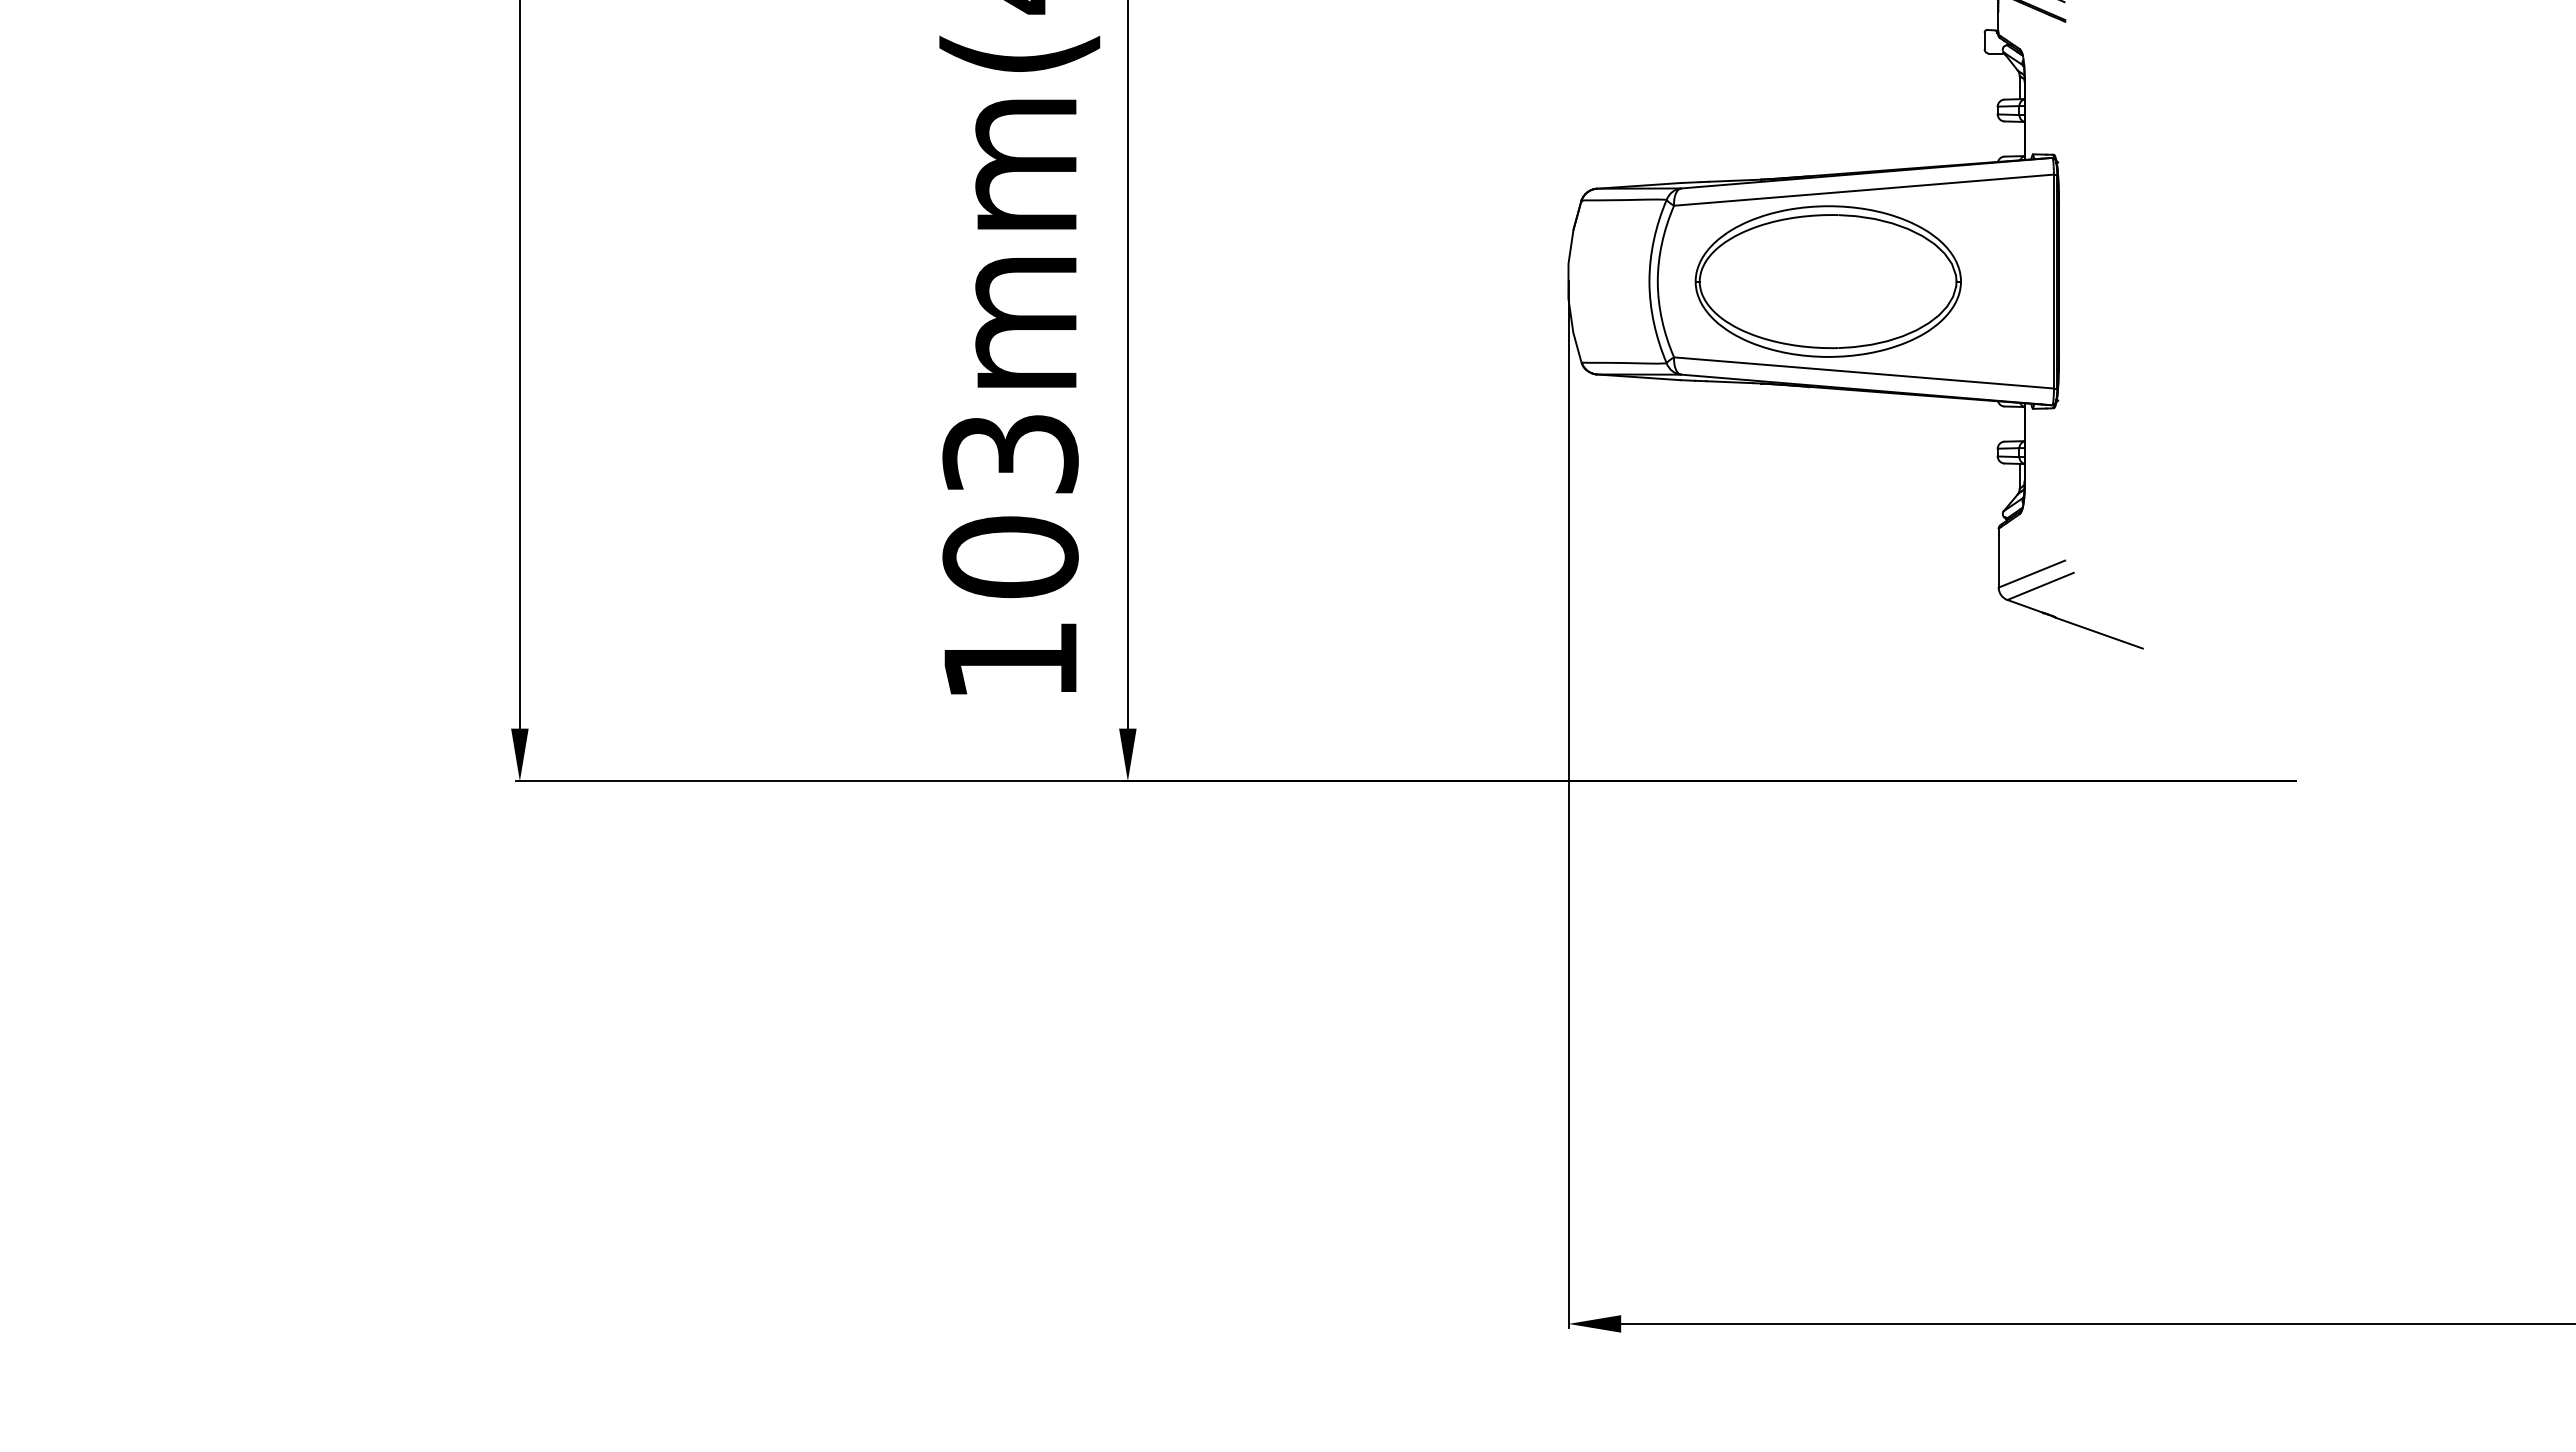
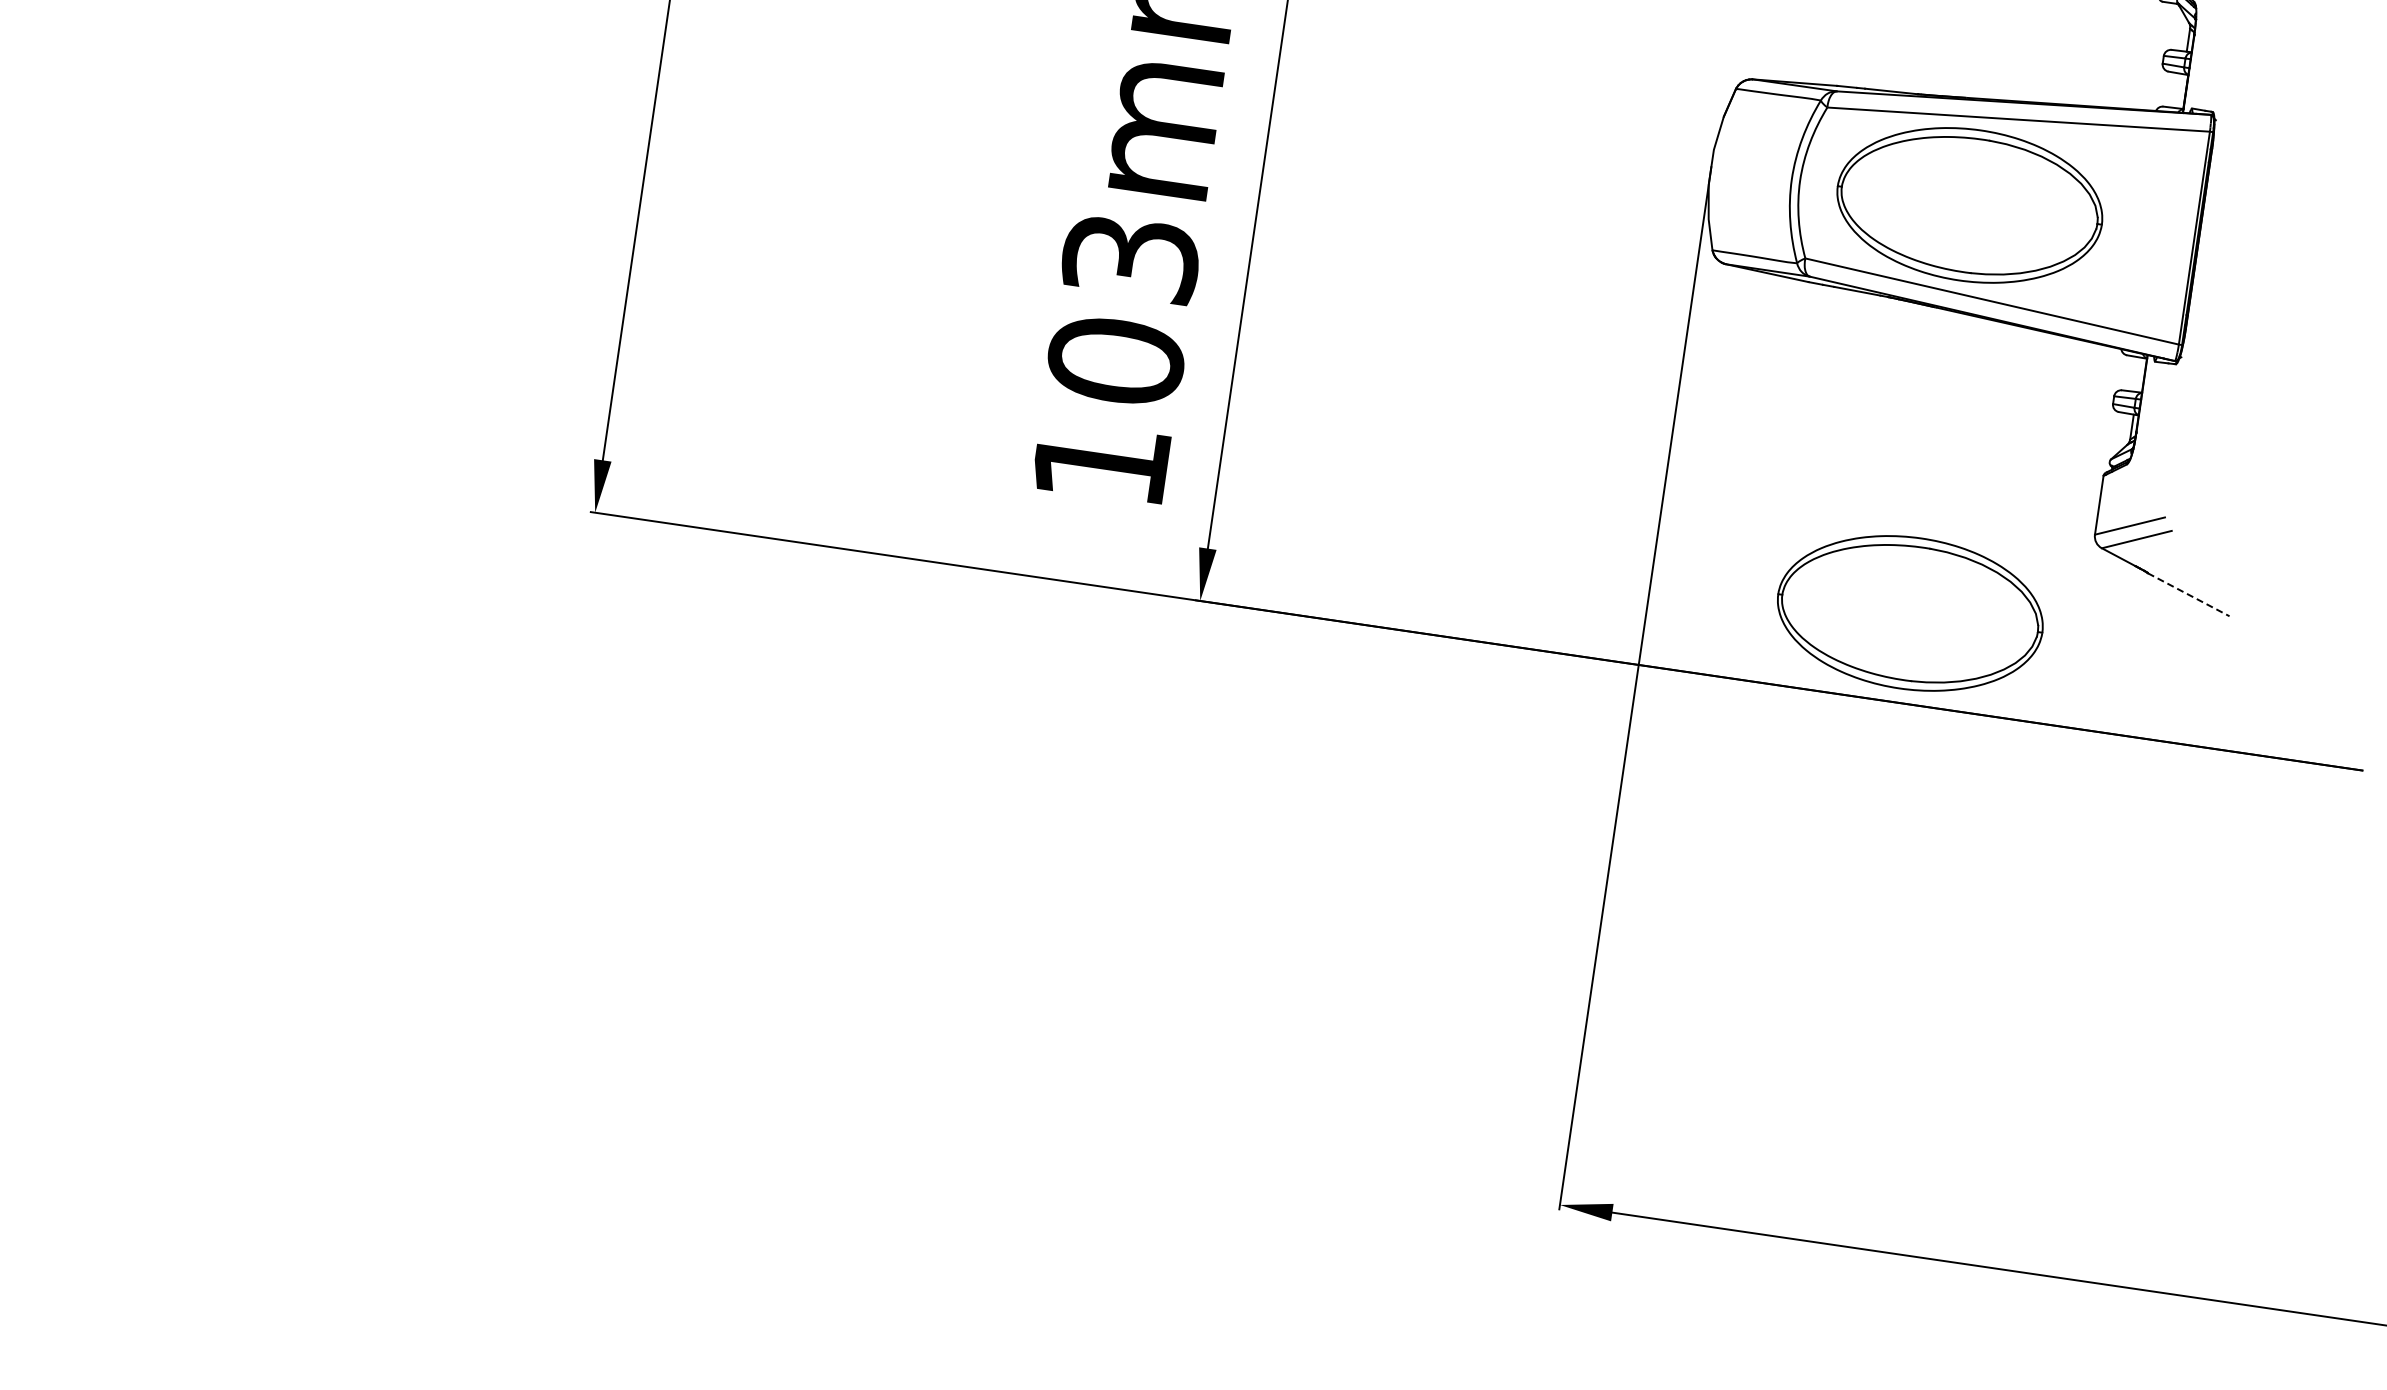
line: (2099, 633) -> (2188, 594), solid -> dashed
part: (1827, 691) -> (1909, 613), added

